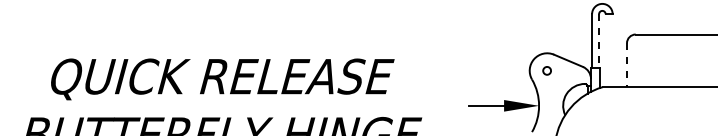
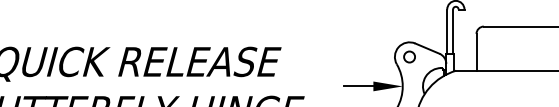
line: (599, 40) -> (453, 31), dashed -> solid
line: (627, 65) -> (476, 52), dashed -> solid
circle: (546, 70) -> (408, 56), size x1.67

